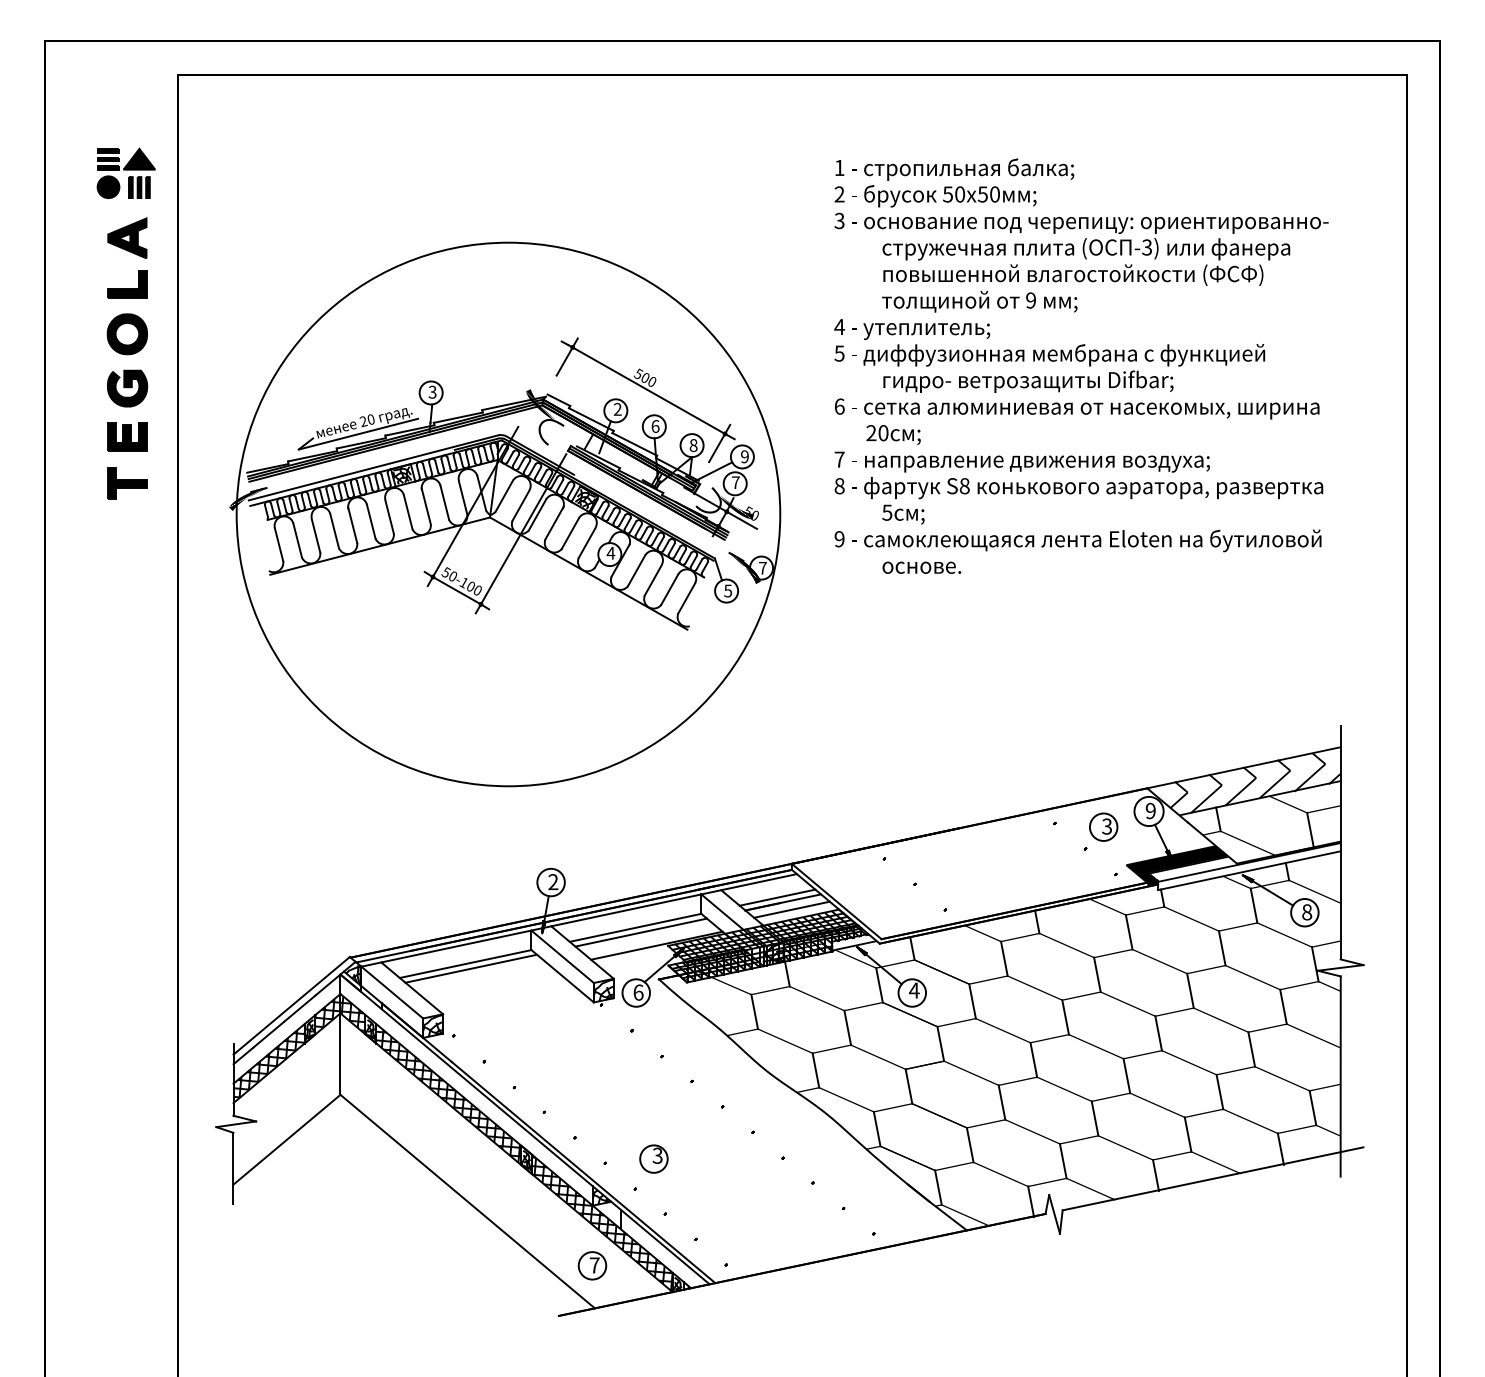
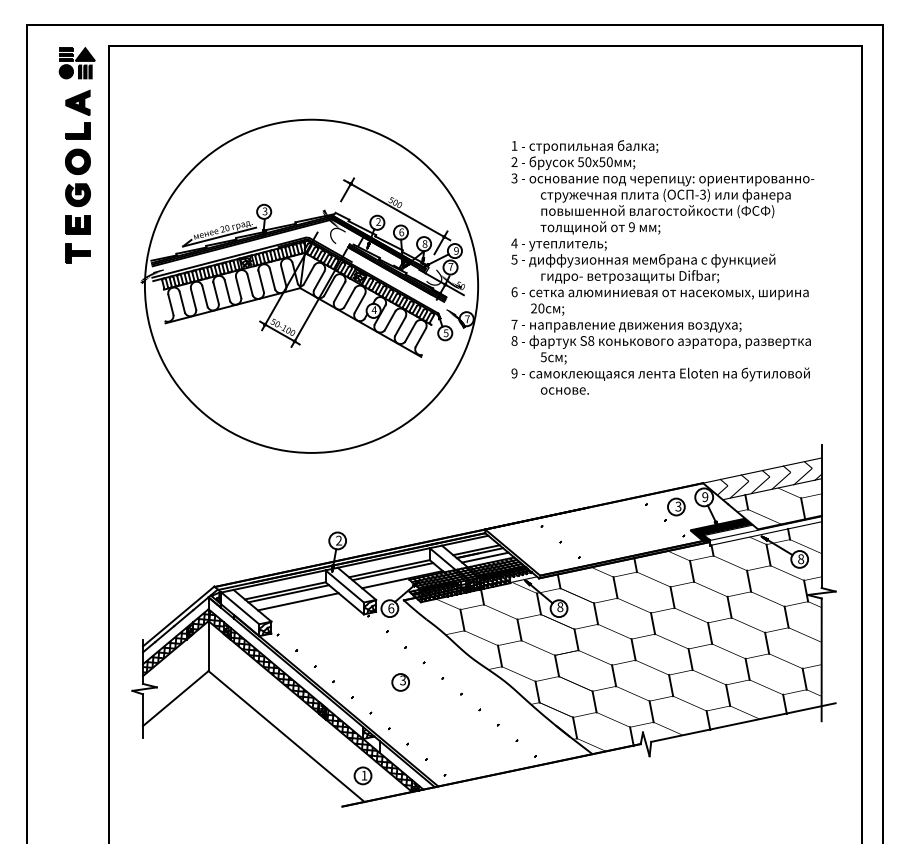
part: (125, 323) -> (76, 155), moved
text: (1081, 366) -> (662, 267), moved
part: (505, 513) -> (309, 285), moved
line: (485, 981) -> (297, 601), added
text: (914, 991) -> (560, 607), 4 -> 8
part: (653, 1159) -> (400, 682), moved
text: (594, 1265) -> (364, 775), 7 -> 1

